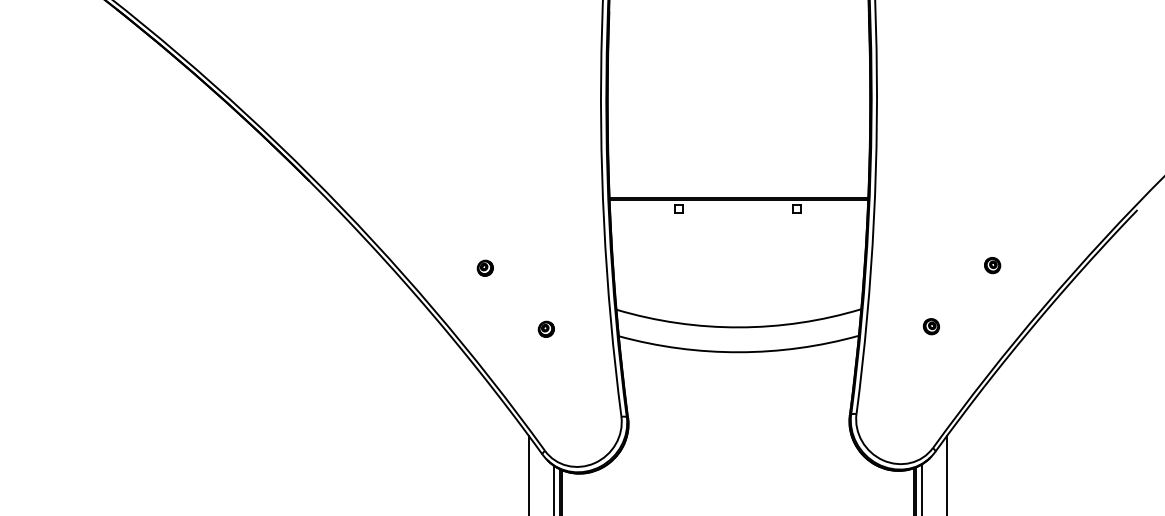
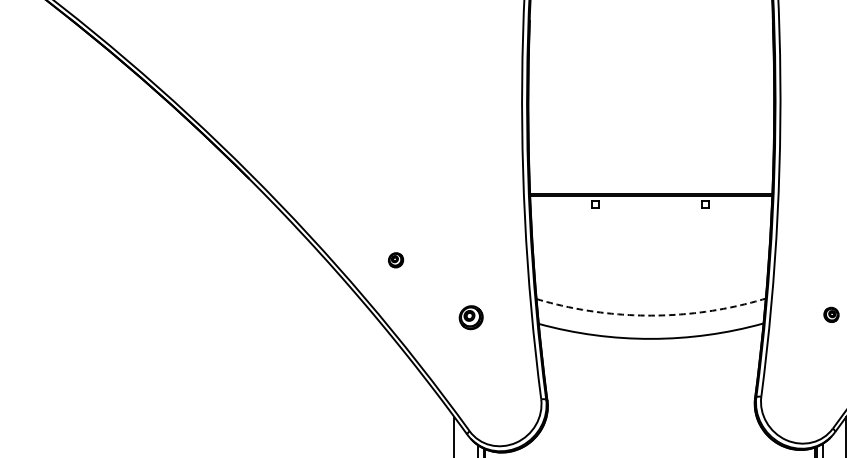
part: (484, 267) -> (395, 259), moved
arc: (738, 327) -> (650, 315), solid -> dashed
part: (545, 328) -> (470, 316), size x1.6

